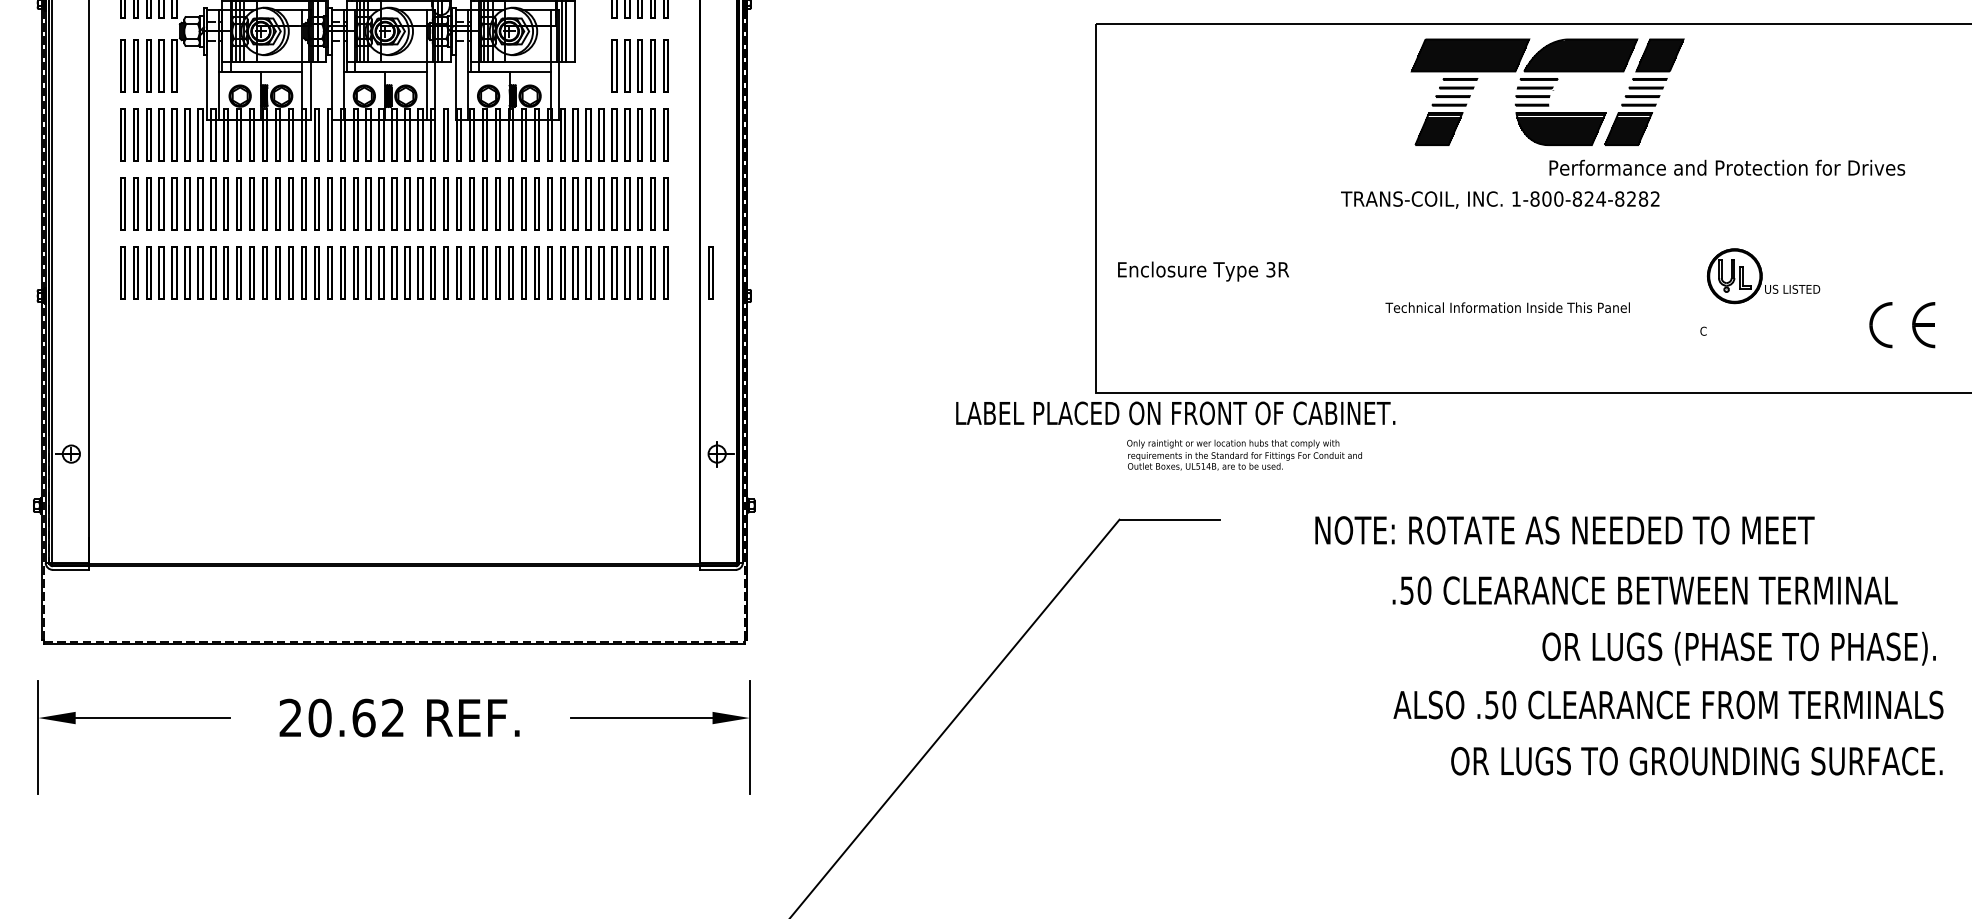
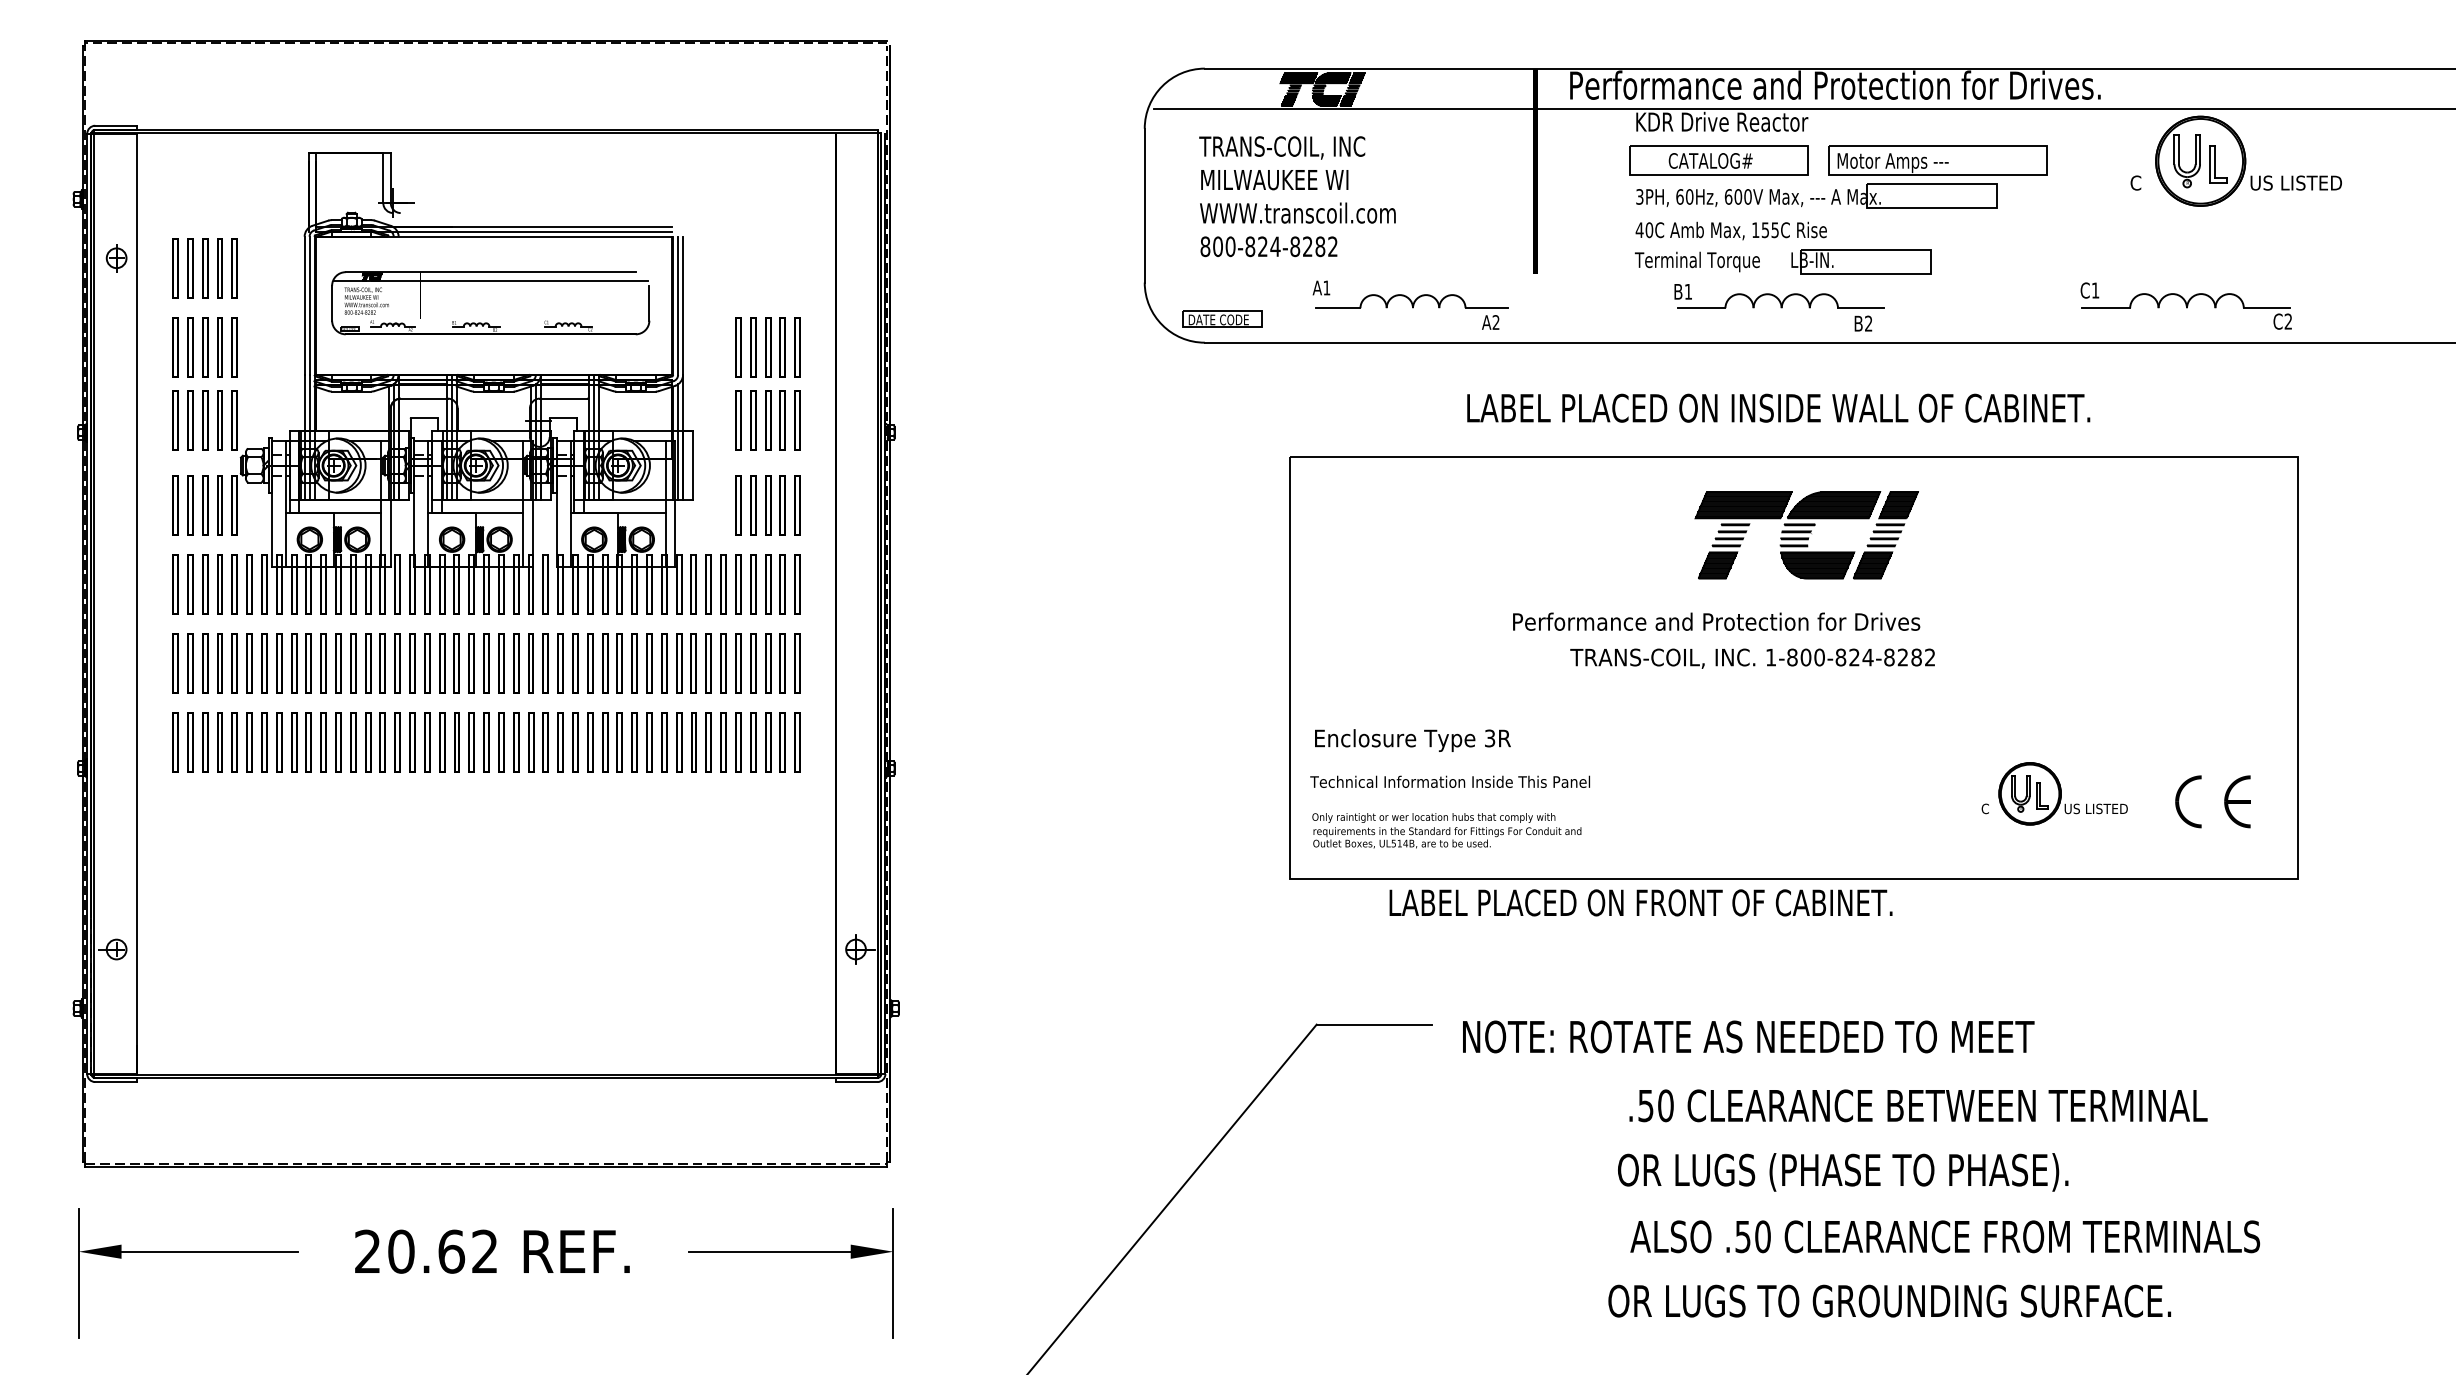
part: (1547, 92) -> (1806, 535), size x0.71
text: (1727, 167) -> (1716, 621), moved
part: (710, 273) -> (848, 742), removed
part: (1763, 275) -> (2062, 793), moved
text: (1507, 307) -> (1449, 781), moved
text: (1175, 413) -> (1640, 902), moved
text: (1244, 454) -> (1446, 830), moved
text: (1564, 530) -> (1748, 1036), moved
text: (1739, 648) -> (1843, 1172), moved
text: (1696, 760) -> (1889, 1300), moved

